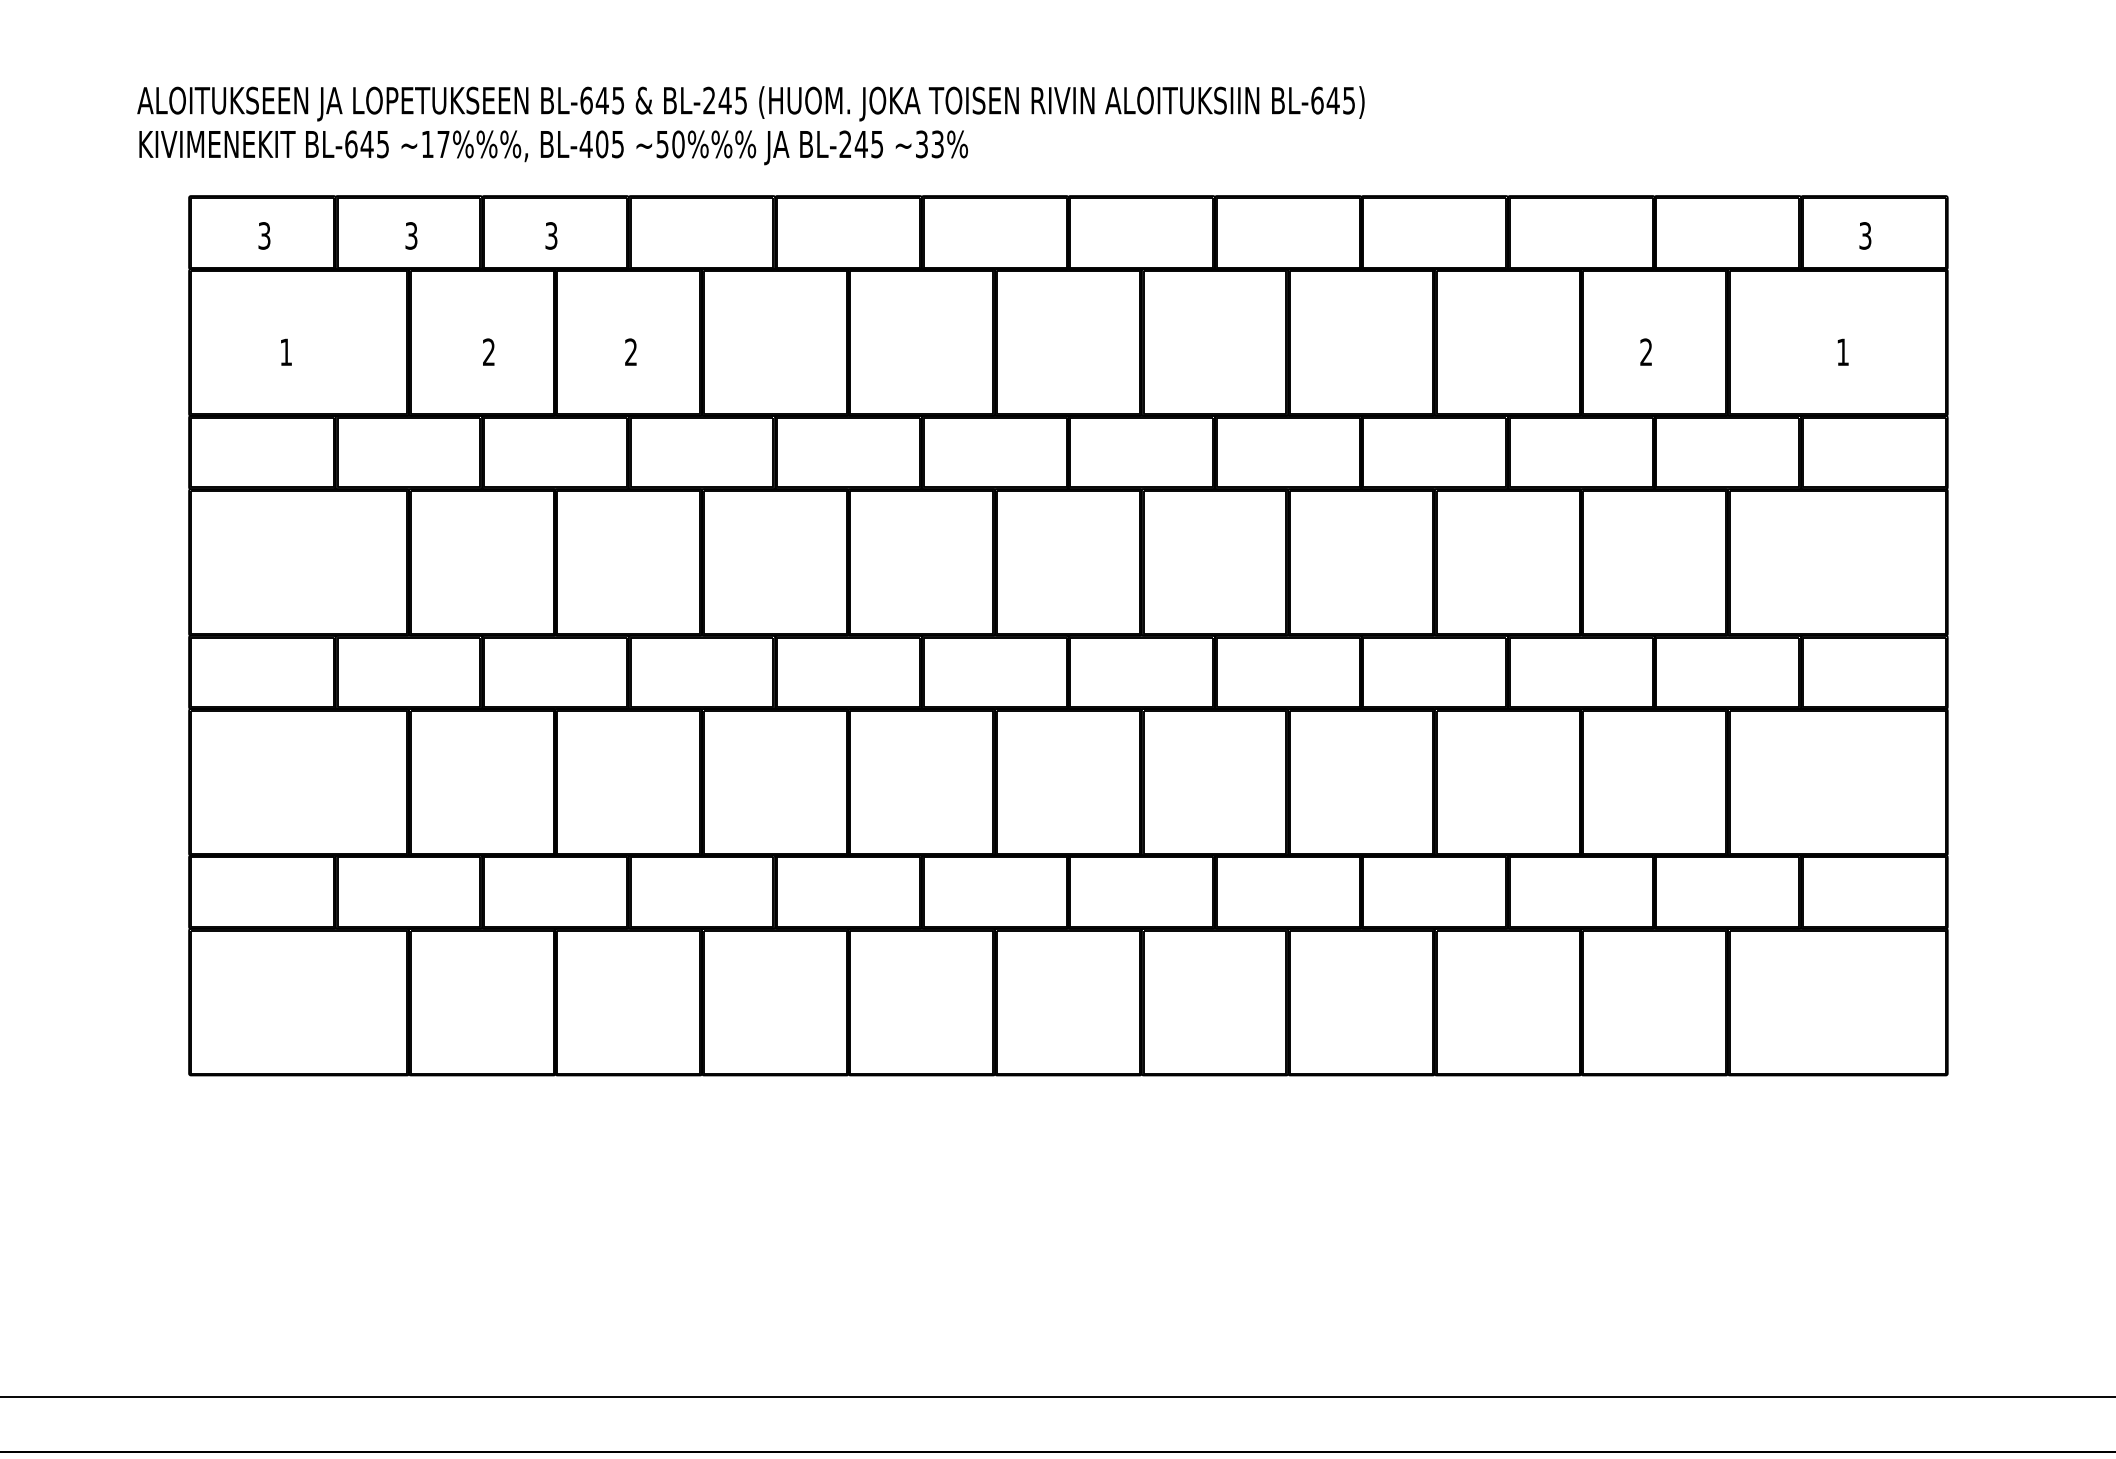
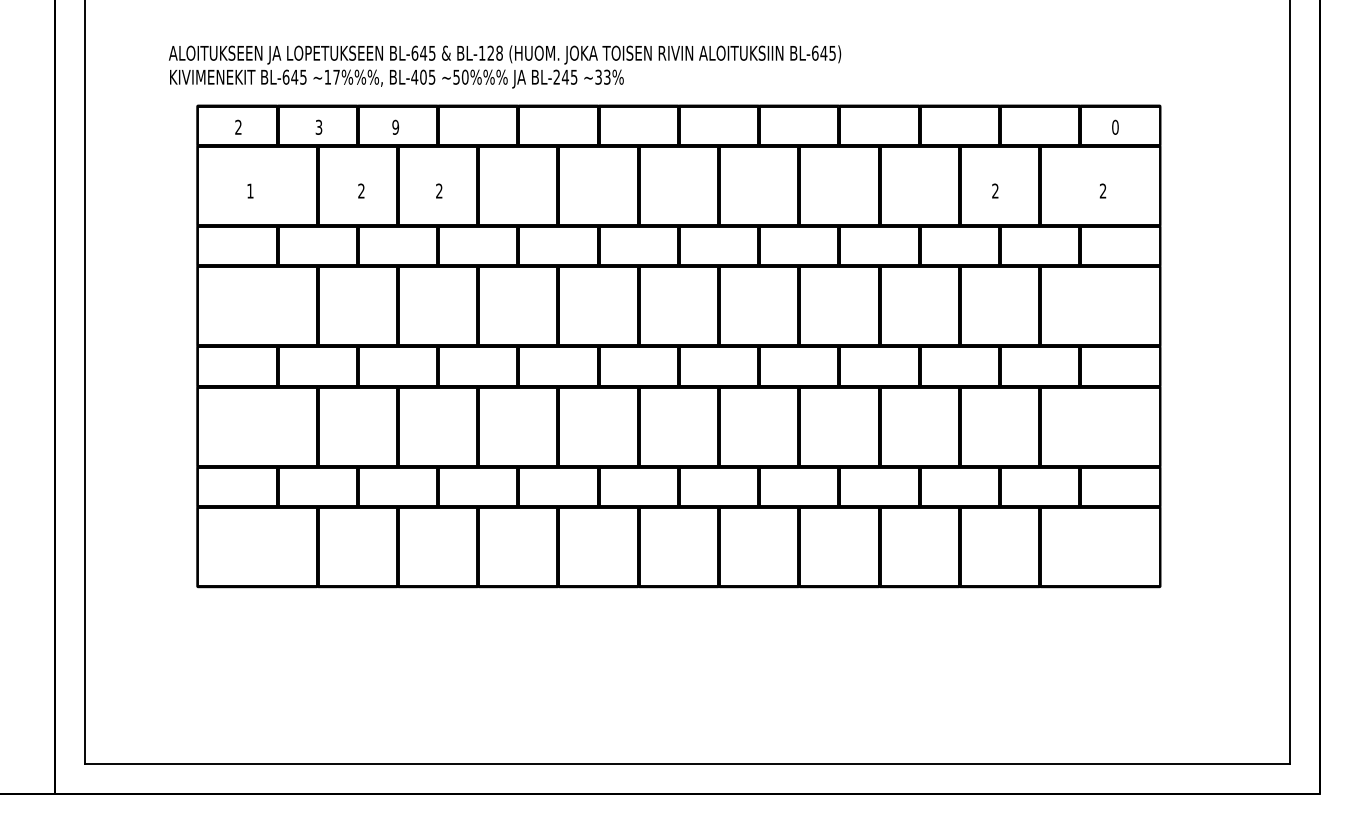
text: (724, 99) -> (490, 52), BL-245 -> BL-128
text: (551, 234) -> (395, 126), 3 -> 9
text: (1865, 234) -> (1115, 126), 3 -> 0
text: (264, 236) -> (238, 127), 3 -> 2
text: (1841, 351) -> (1102, 190), 1 -> 2

